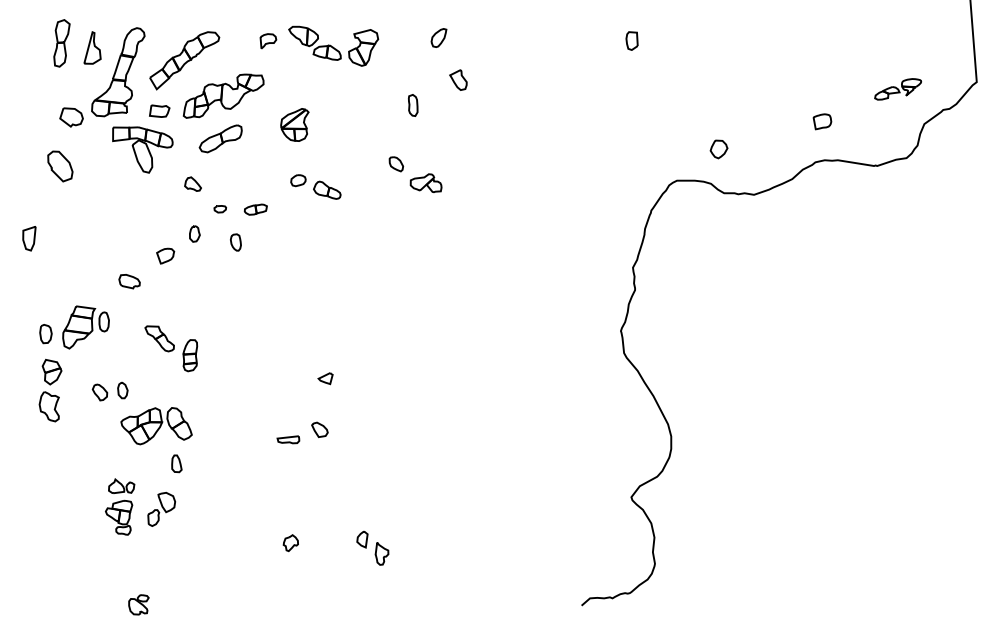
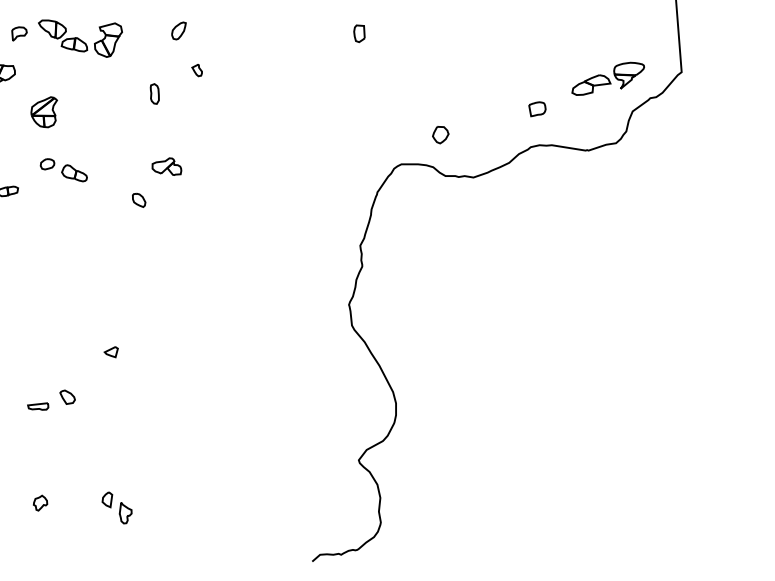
part: (458, 80) -> (197, 70), size x0.62
part: (897, 89) -> (607, 79), size x1.67
part: (396, 164) -> (139, 200), moved
part: (325, 378) -> (111, 352), moved

